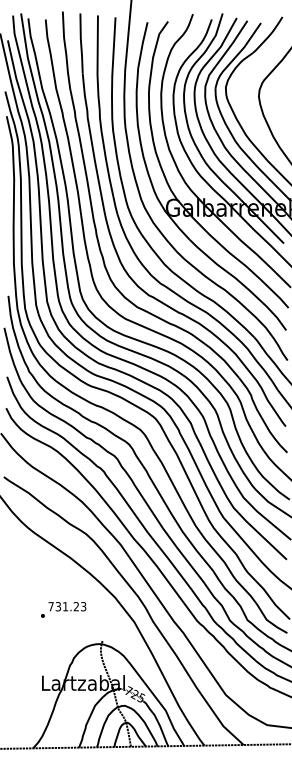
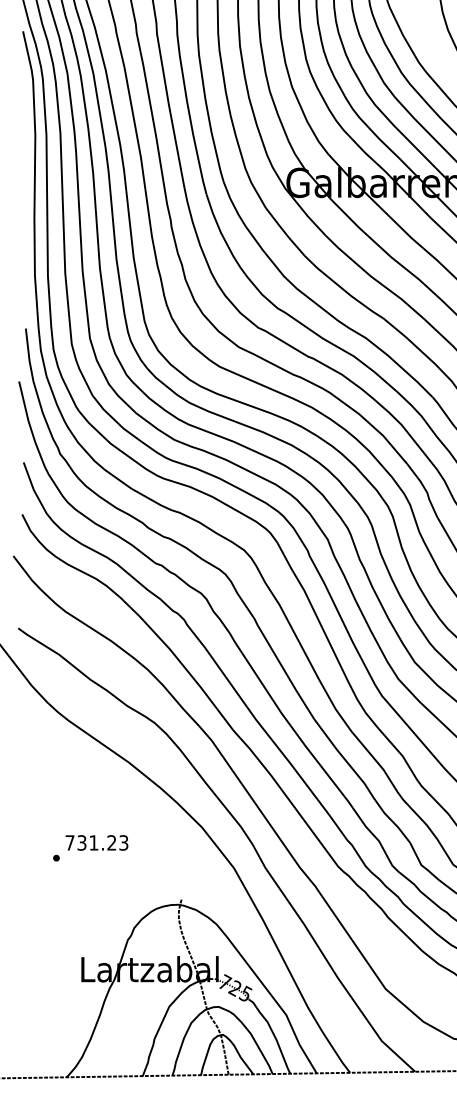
text: (63, 609) -> (90, 847), moved

